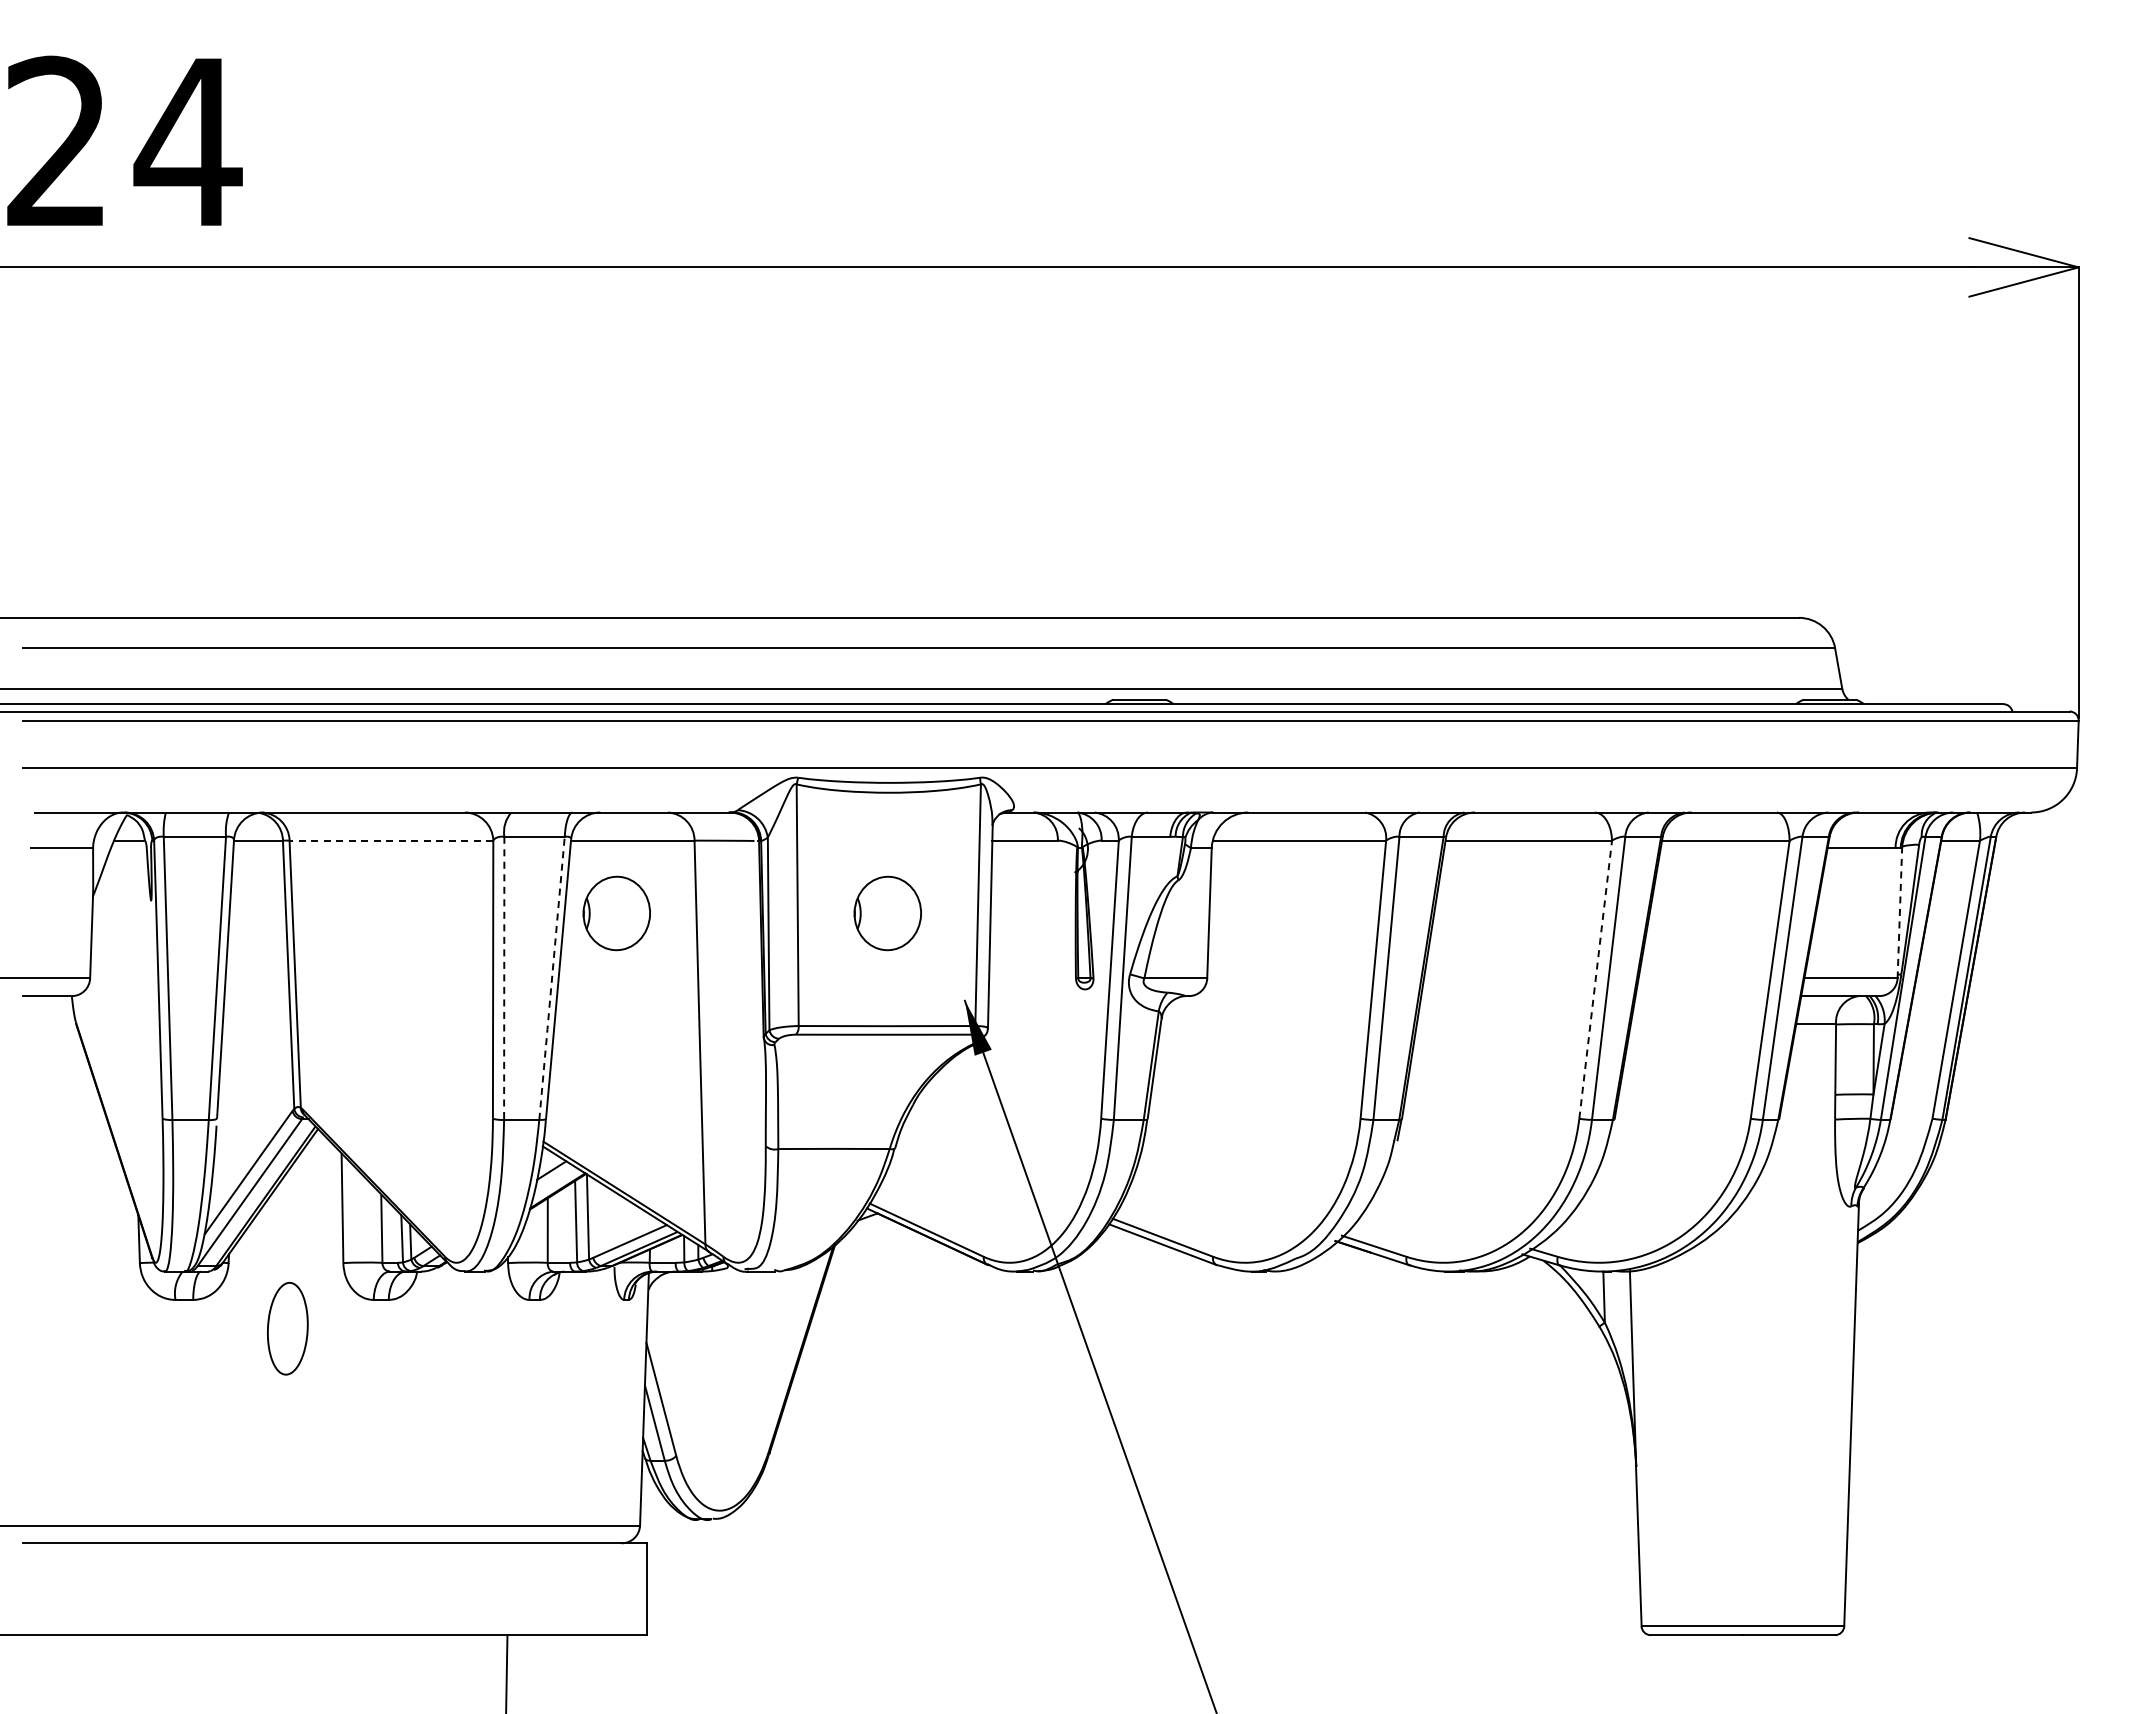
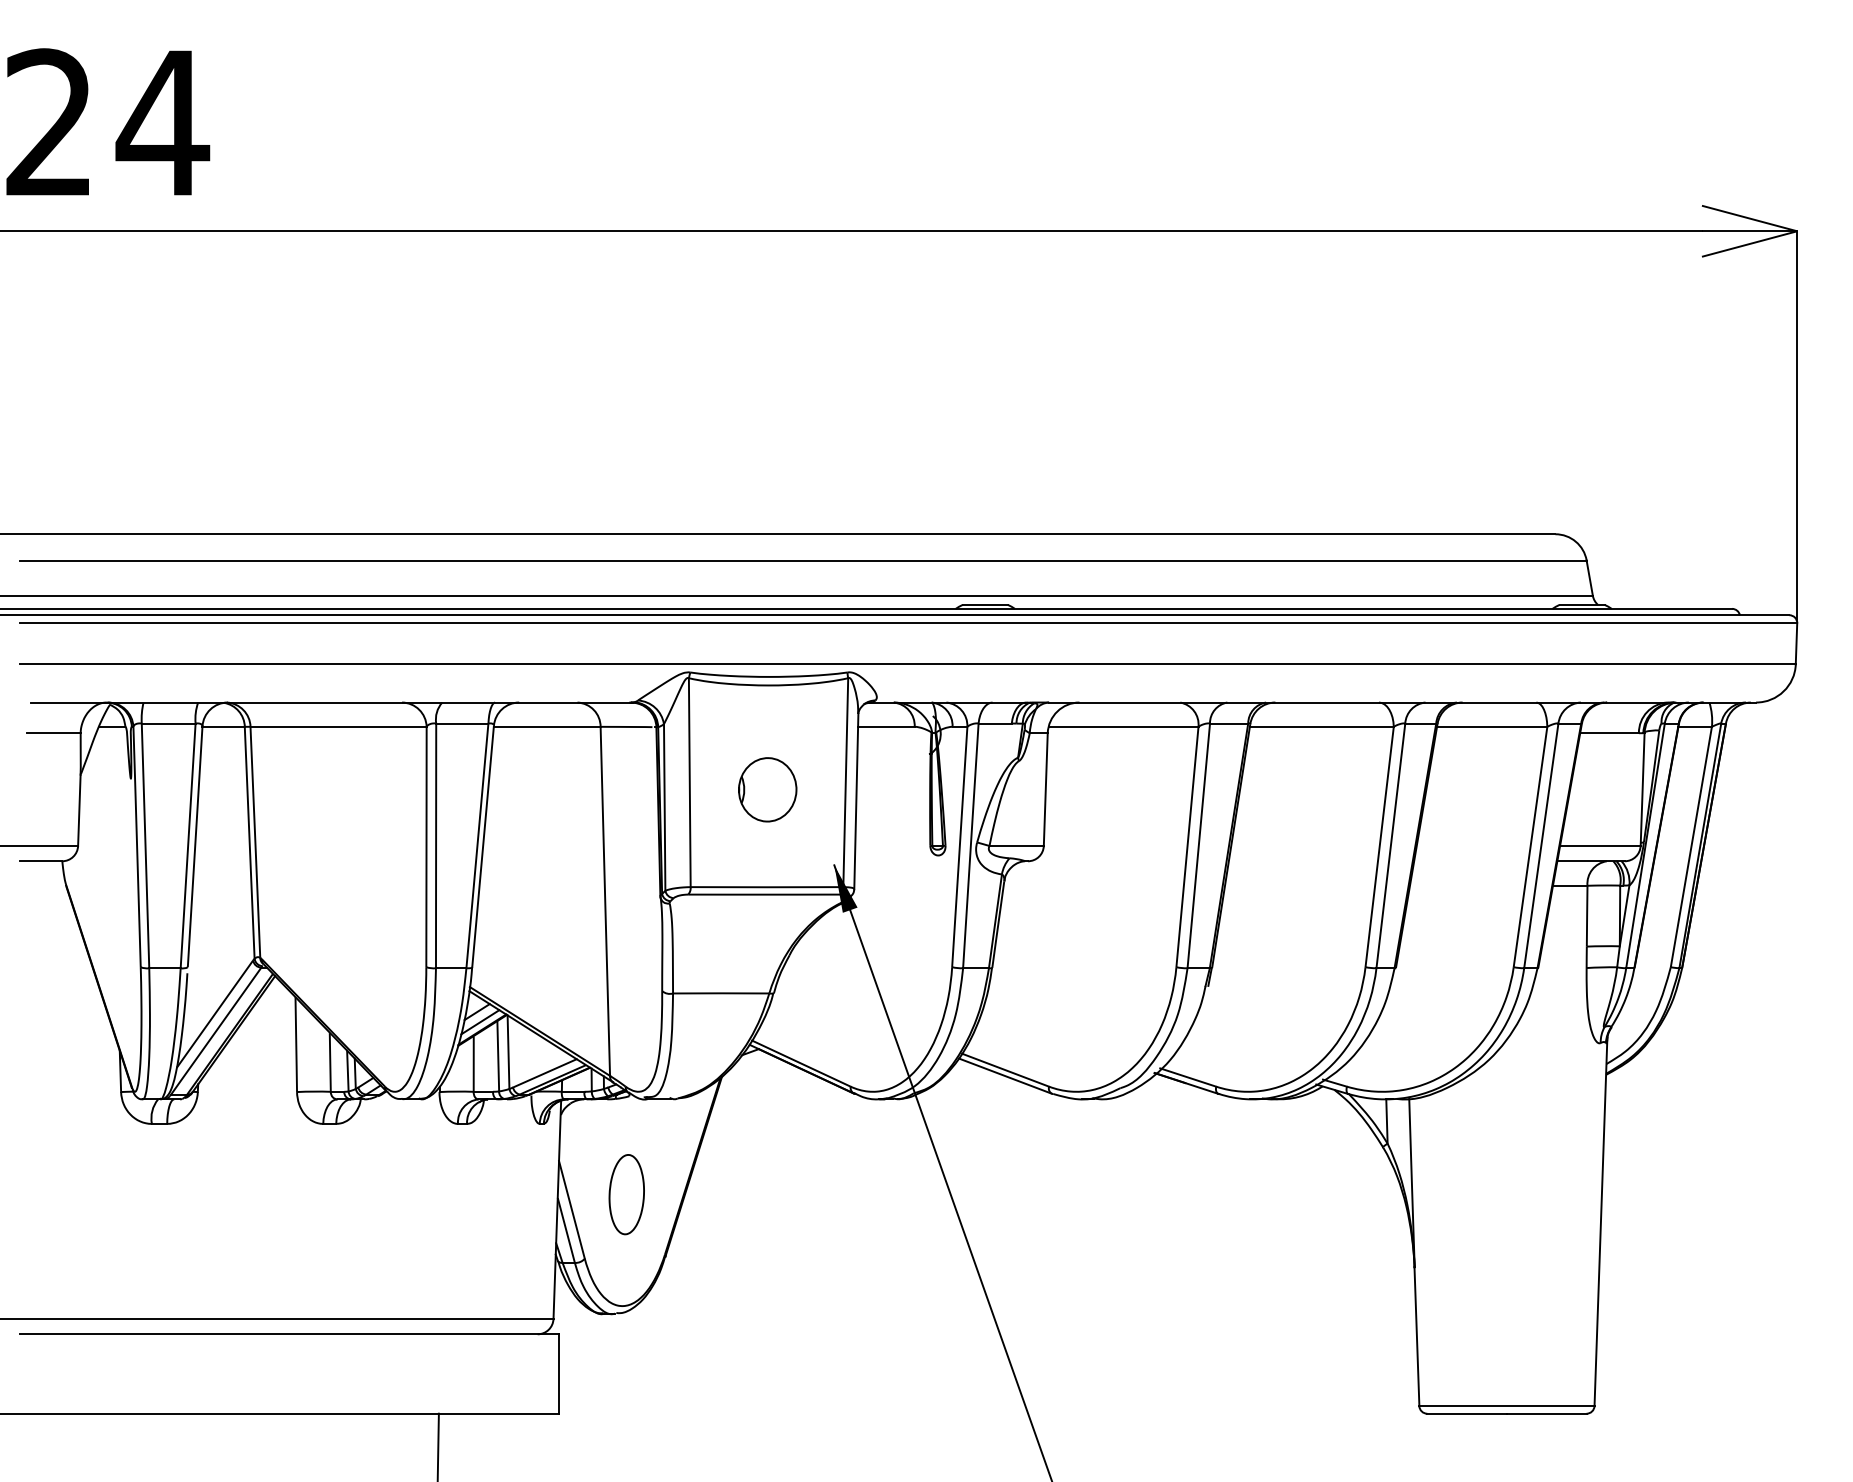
line: (391, 840) -> (338, 726), dashed -> solid
line: (1899, 912) -> (1642, 788), dashed -> solid
part: (616, 913) -> (533, 789), removed
line: (504, 977) -> (436, 845), dashed -> solid
line: (551, 979) -> (476, 846), dashed -> solid
line: (1595, 979) -> (1379, 846), dashed -> solid
line: (555, 1182) -> (480, 1022), added
part: (287, 1328) -> (626, 1194), moved

